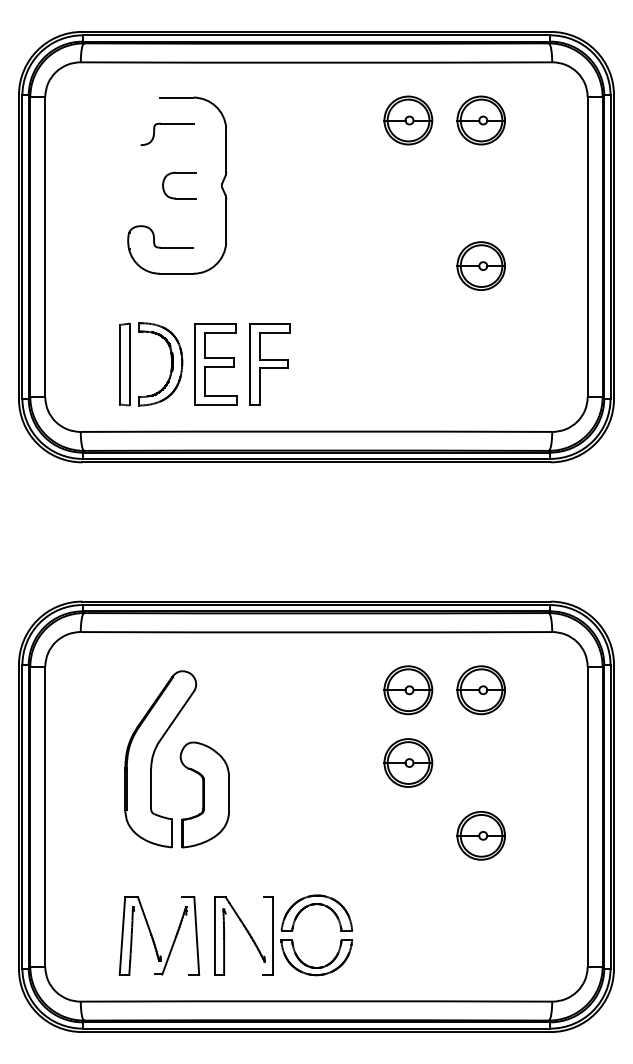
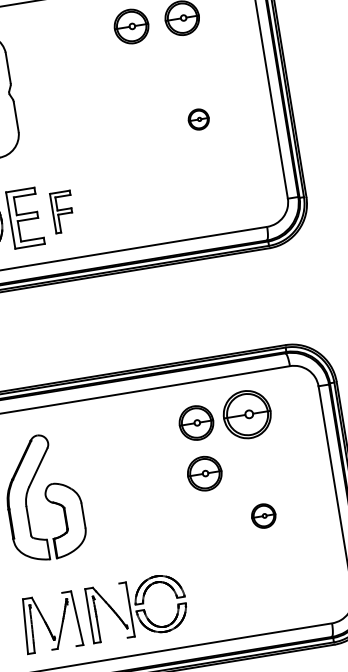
part: (480, 265) -> (198, 119), size x0.6
part: (269, 364) -> (62, 212), size x0.7
part: (480, 690) -> (246, 415), size x1.4
part: (480, 835) -> (263, 515), size x0.7

